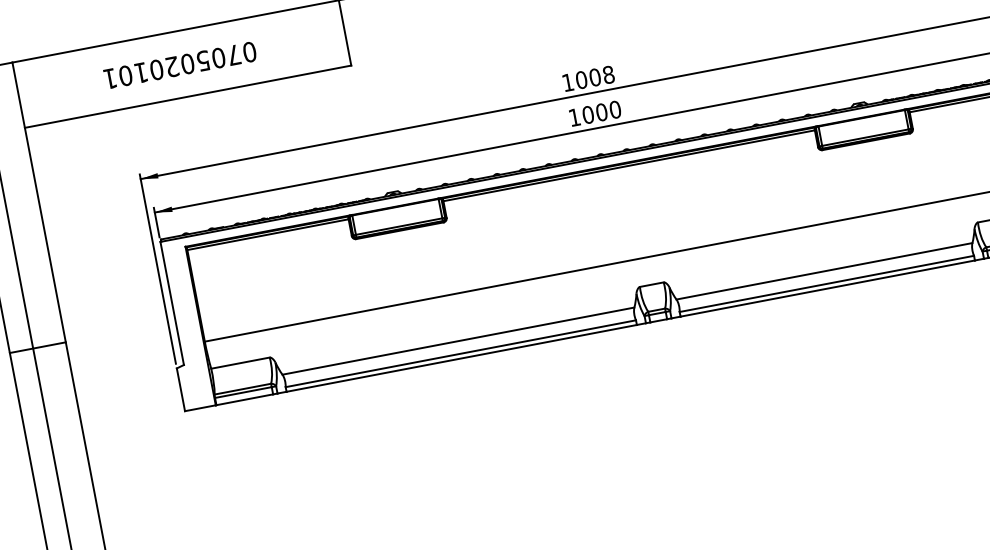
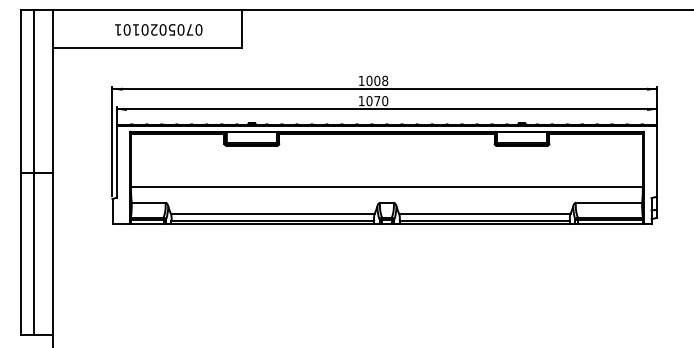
text: (179, 64) -> (158, 29), moved
text: (602, 112) -> (377, 101), 1000 -> 1070

